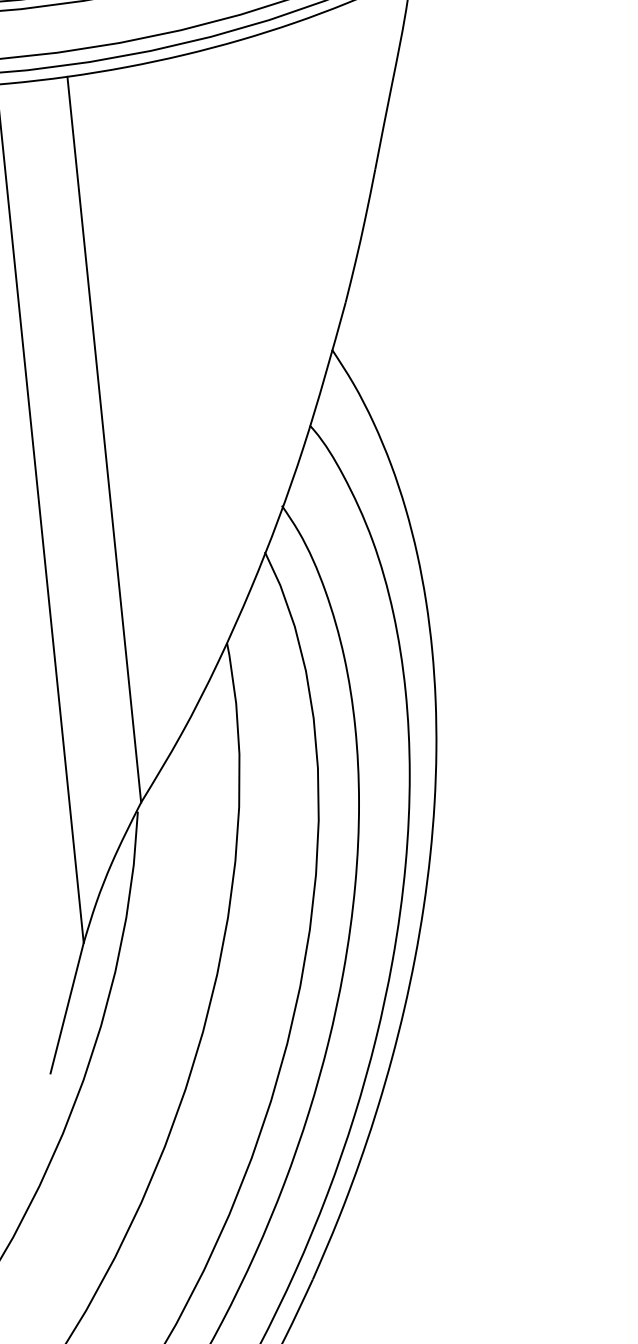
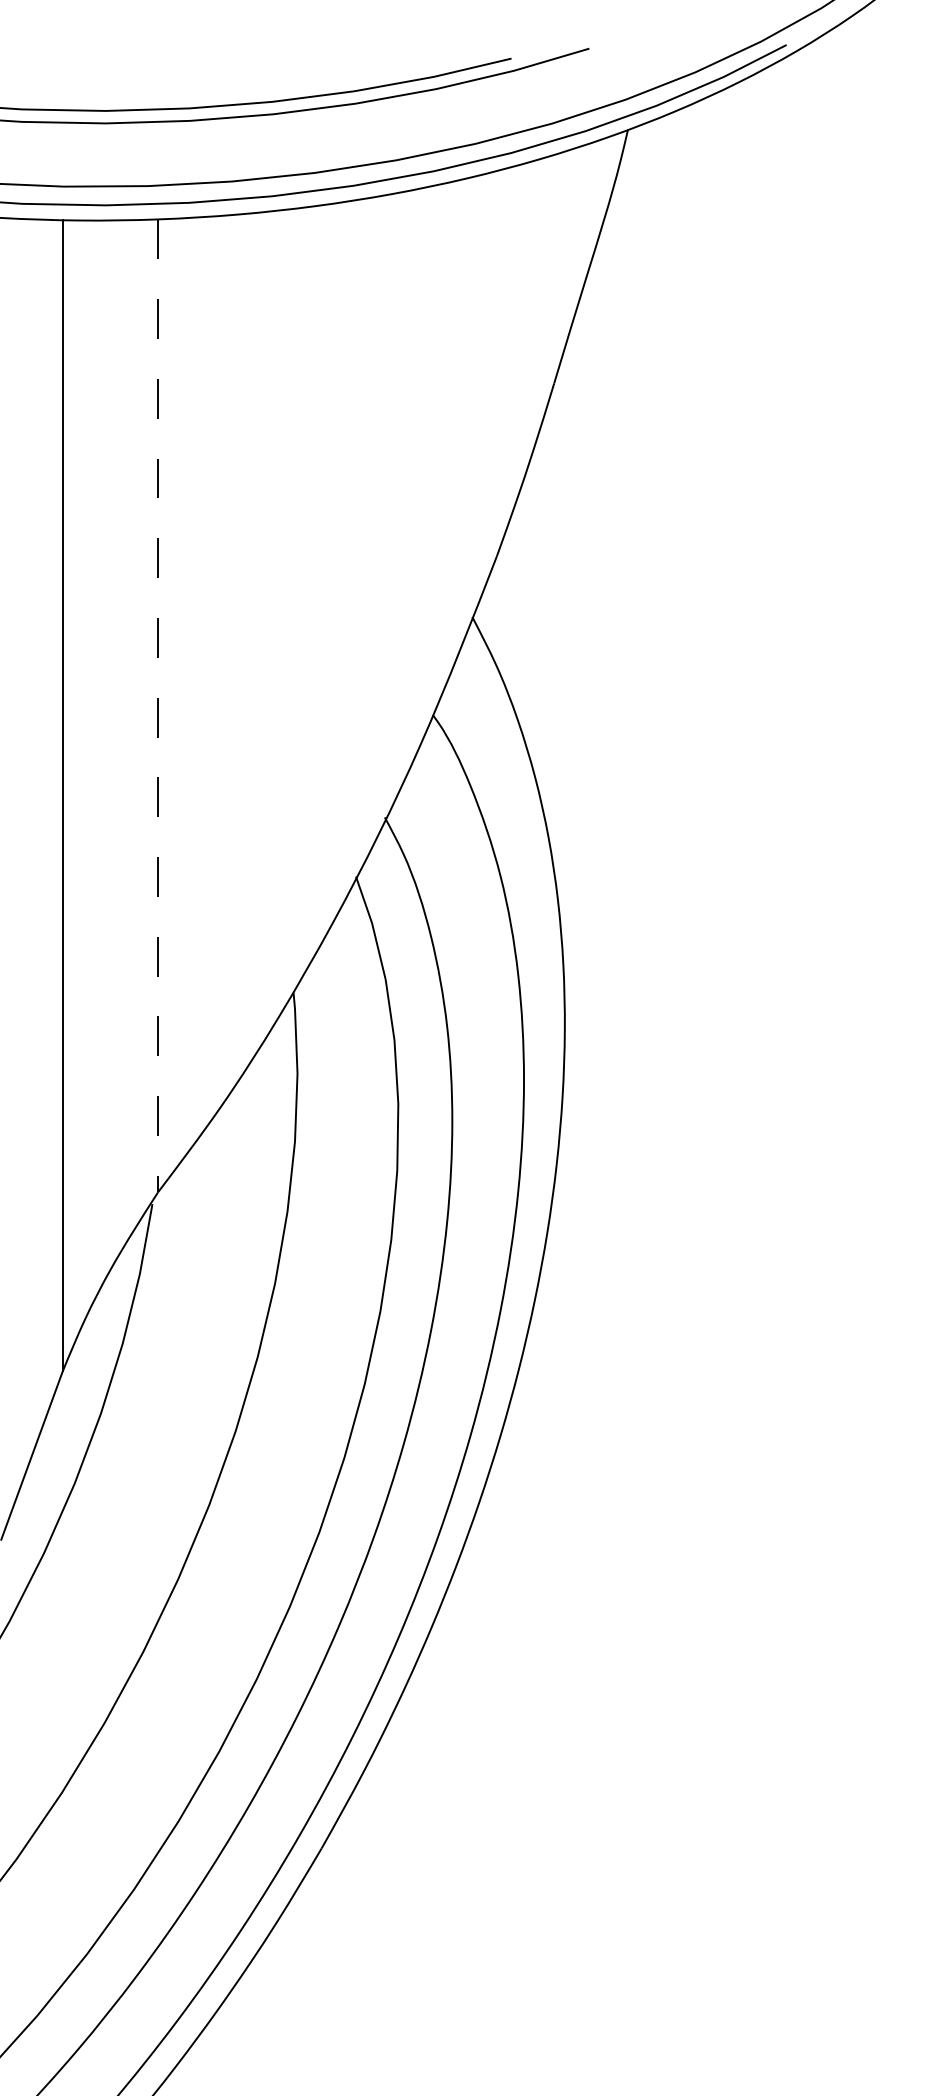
line: (104, 440) -> (158, 706), solid -> dashed

